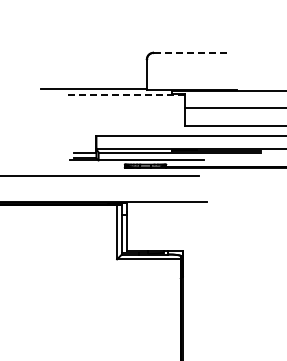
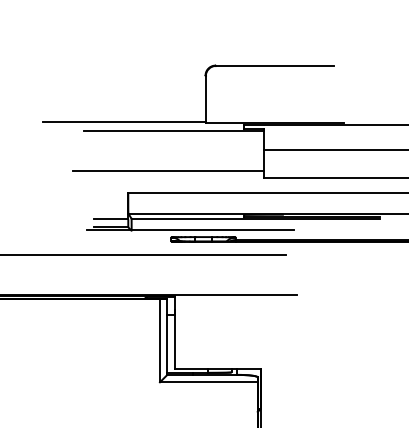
line: (192, 53) -> (275, 66), dashed -> solid
line: (126, 95) -> (174, 131), dashed -> solid
line: (122, 121) -> (168, 170), added

